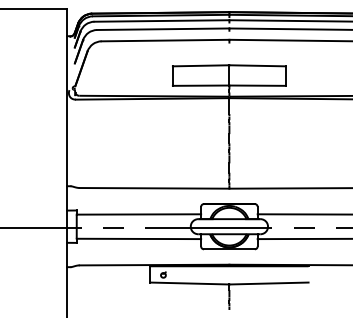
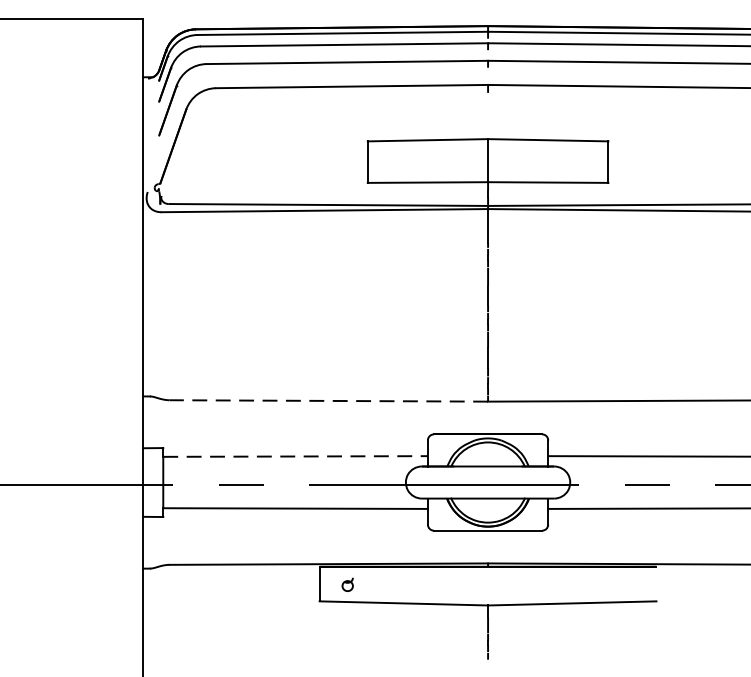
line: (154, 188) -> (328, 401), solid -> dashed
line: (139, 214) -> (296, 456), solid -> dashed

